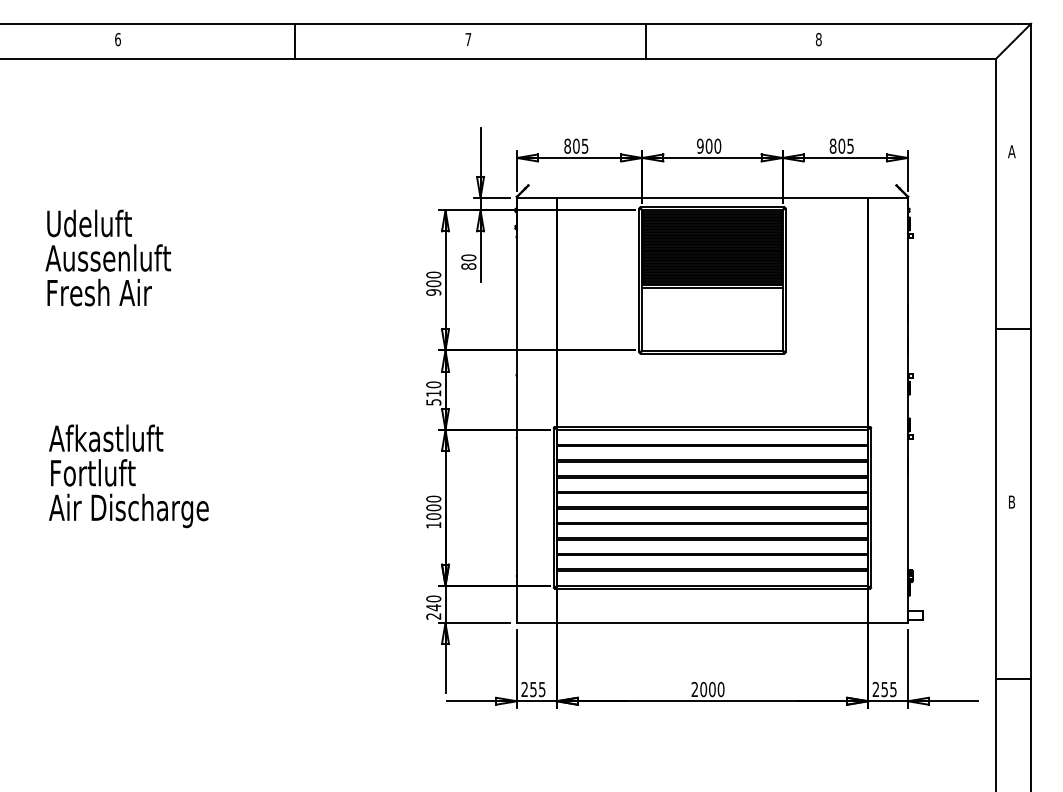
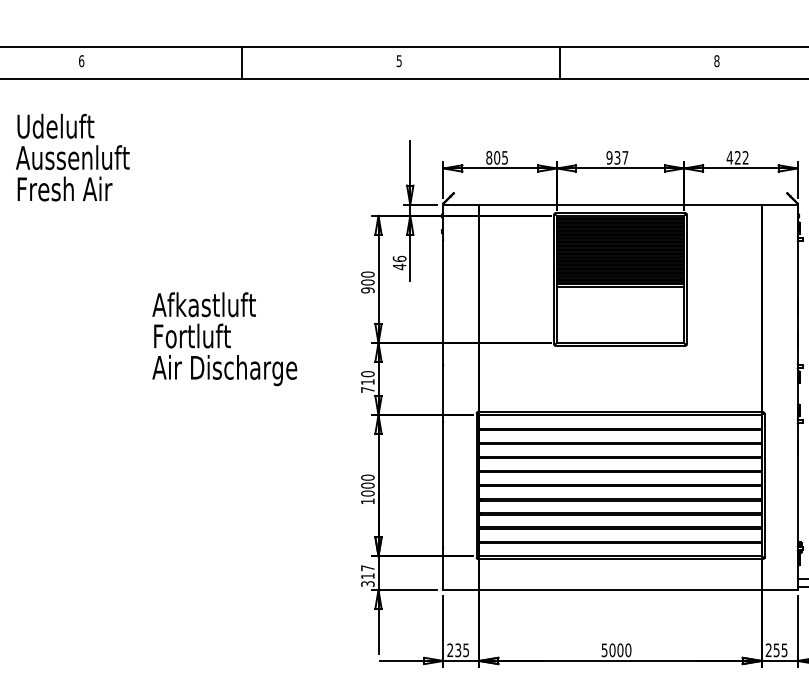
text: (468, 39) -> (399, 61), 7 -> 5
text: (713, 145) -> (621, 157), 900 -> 937
text: (841, 145) -> (737, 157), 805 -> 422
text: (108, 257) -> (73, 157), moved
text: (468, 262) -> (399, 263), 80 -> 46
text: (433, 402) -> (367, 390), 510 -> 710
text: (128, 476) -> (224, 339), moved
text: (433, 607) -> (367, 575), 240 -> 317
text: (533, 688) -> (458, 649), 255 -> 235
text: (694, 689) -> (604, 650), 2000 -> 5000

